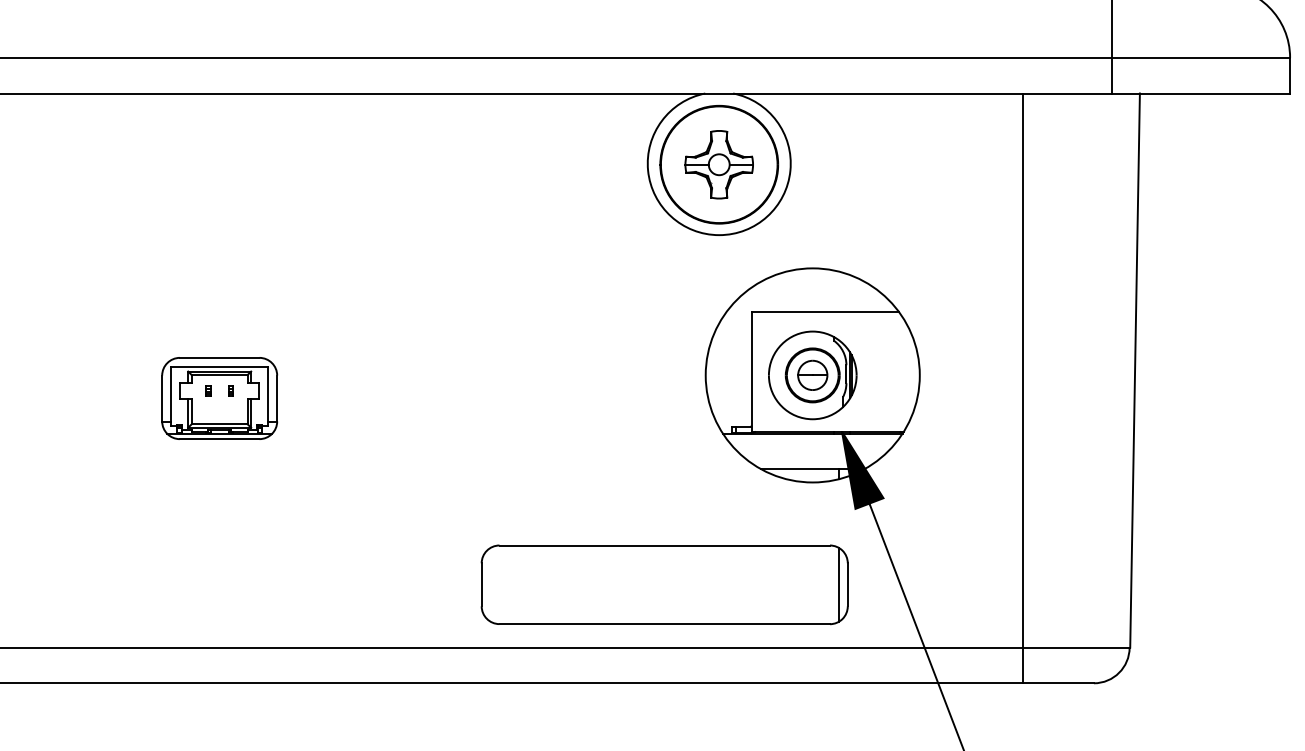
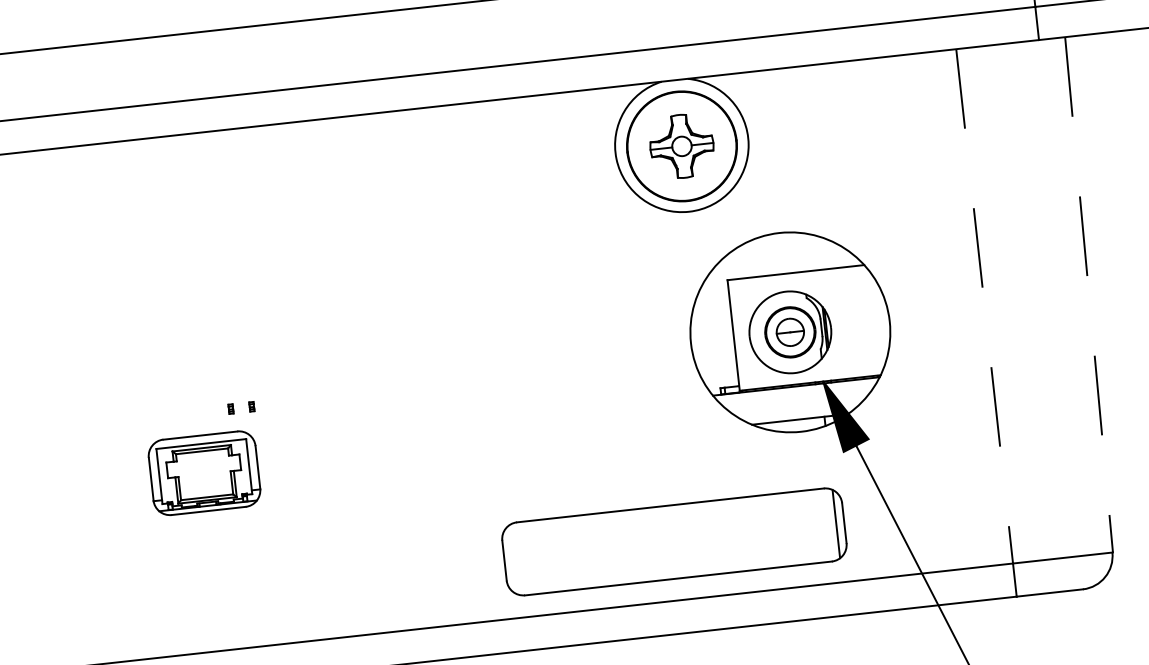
line: (1022, 371) -> (984, 307), solid -> dashed
line: (1135, 371) -> (1089, 295), solid -> dashed
part: (219, 398) -> (204, 473), moved

